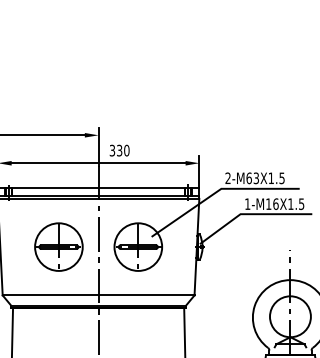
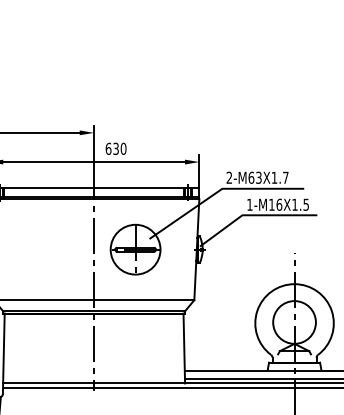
text: (112, 150) -> (108, 148), 330 -> 630
text: (281, 178) -> (285, 177), 2-M63X1.5 -> 2-M63X1.7
part: (58, 246) -> (52, 249), removed

